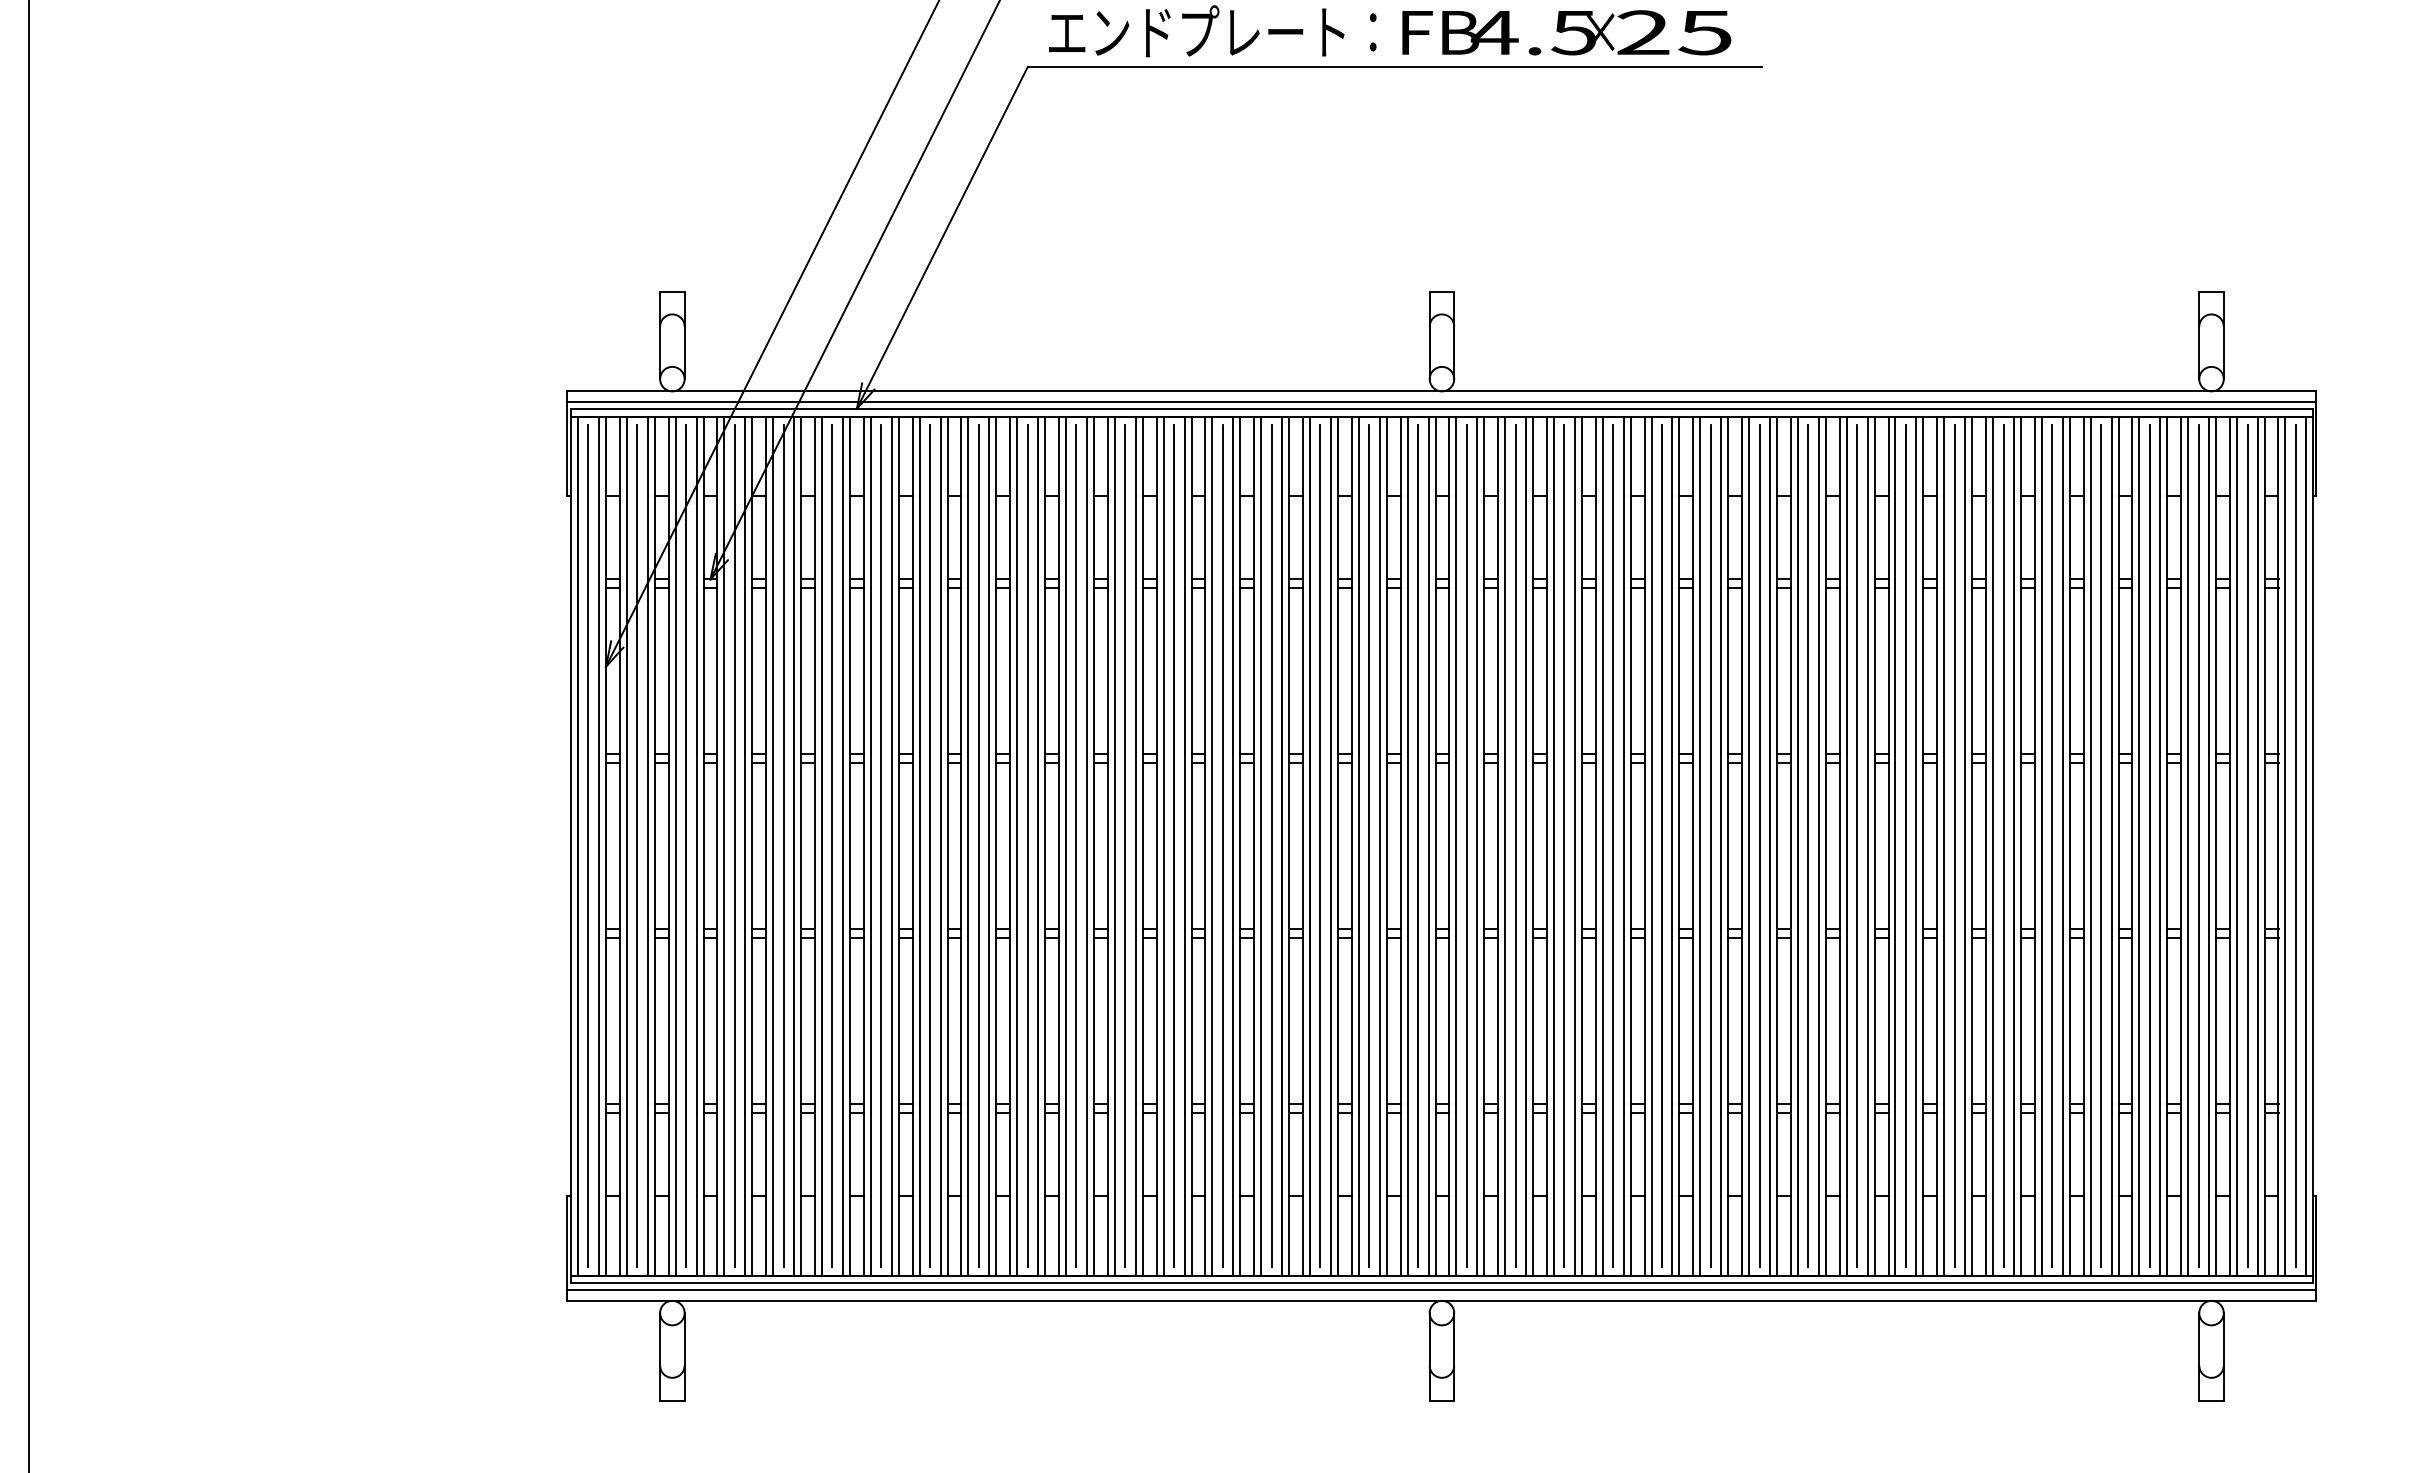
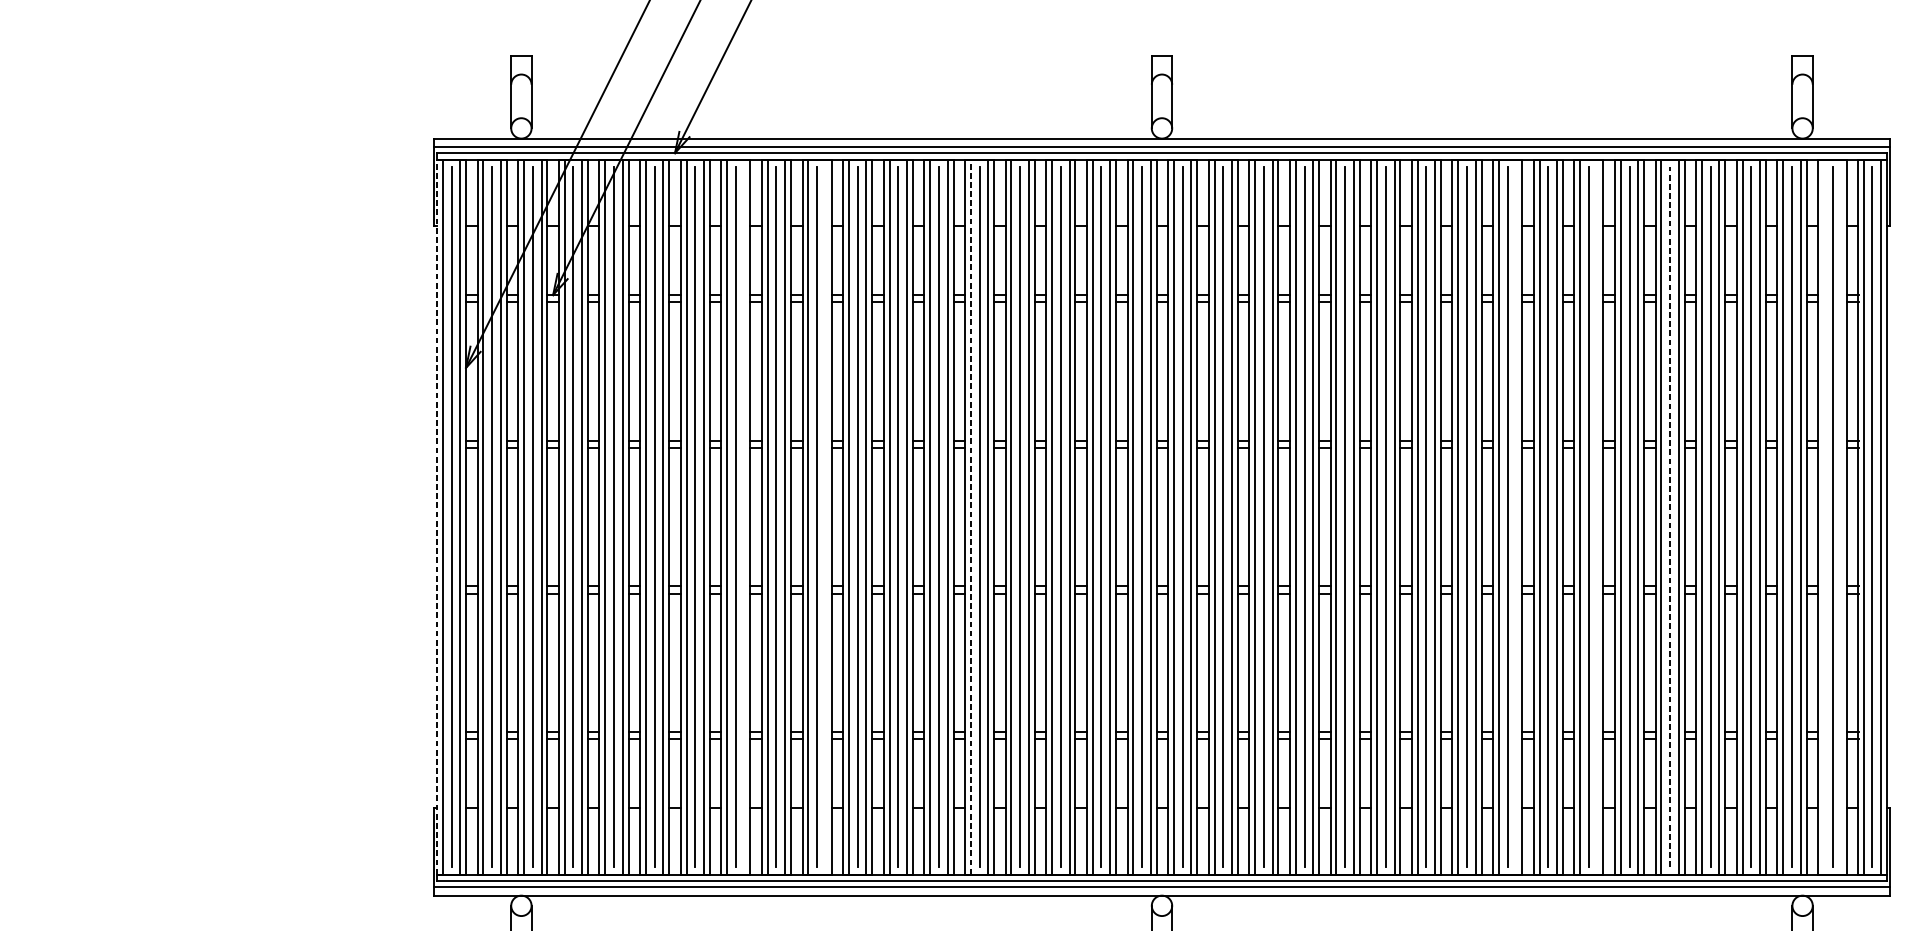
line: (570, 845) -> (436, 516), solid -> dashed
line: (940, 845) -> (744, 516), removed
line: (1038, 845) -> (826, 516), removed
line: (1212, 845) -> (970, 516), solid -> dashed
line: (1867, 845) -> (1516, 516), removed
line: (1965, 845) -> (1597, 516), removed
line: (2237, 845) -> (1824, 516), removed
line: (2258, 845) -> (1841, 516), removed
line: (2052, 846) -> (1670, 517), solid -> dashed

